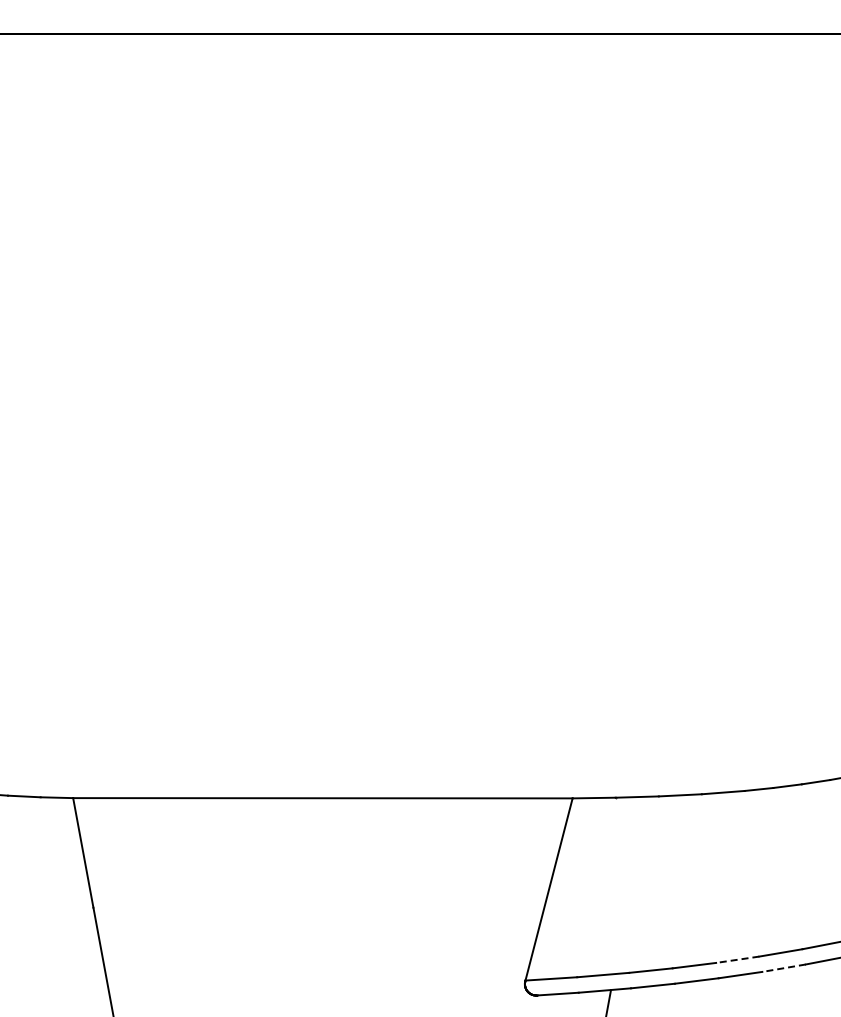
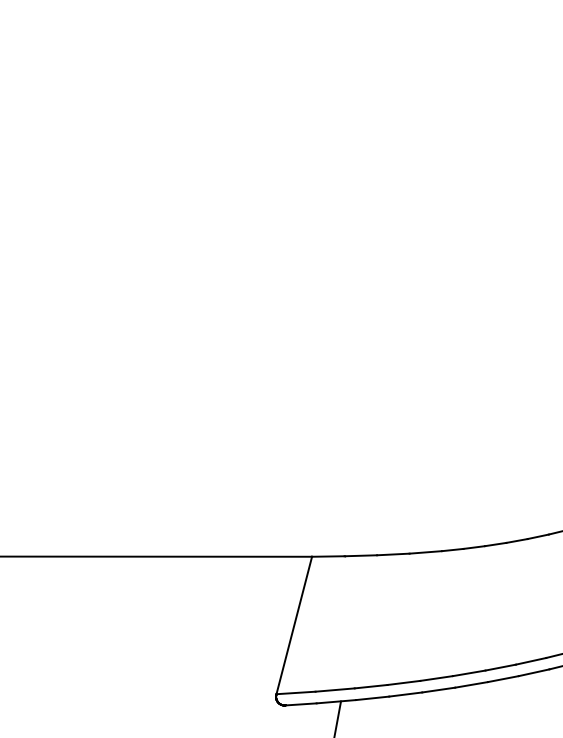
line: (737, 959) -> (436, 678), dashed -> solid
line: (783, 968) -> (471, 685), dashed -> solid

